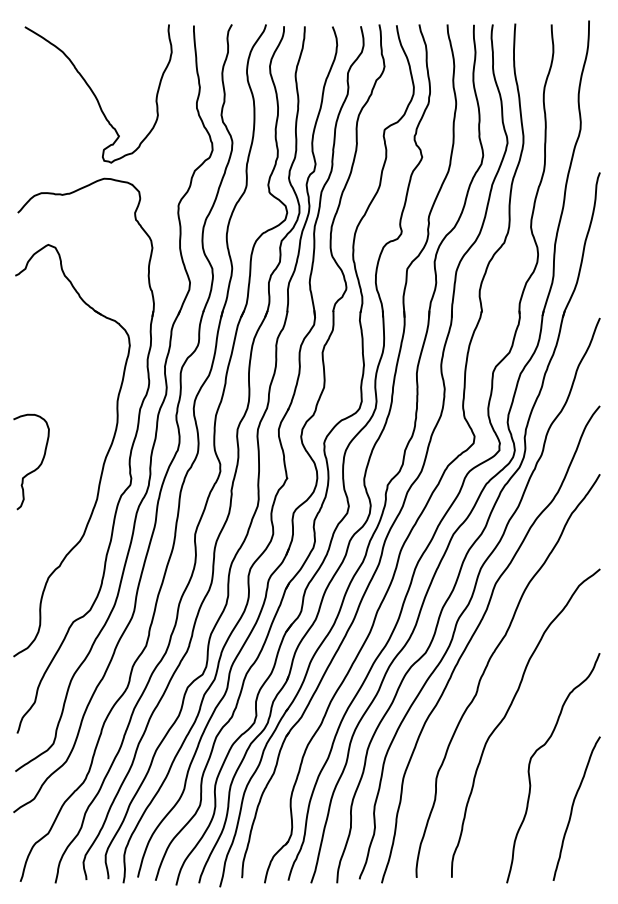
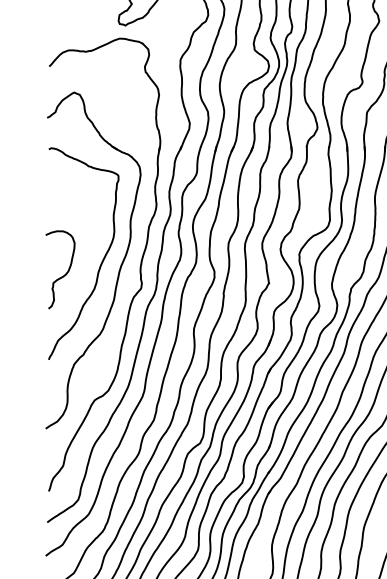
curve: (82, 450) -> (102, 260), added

